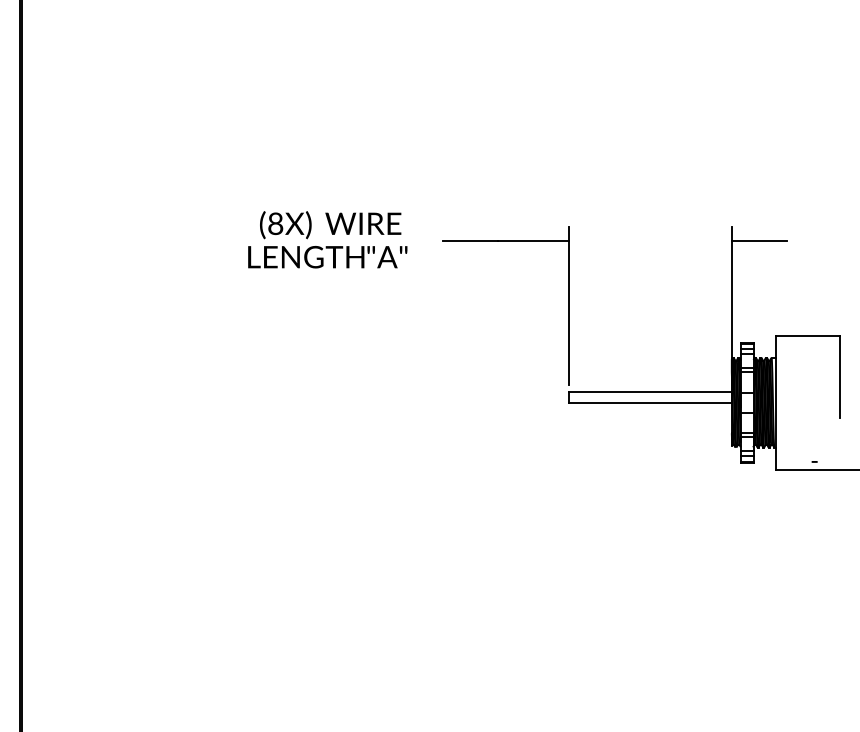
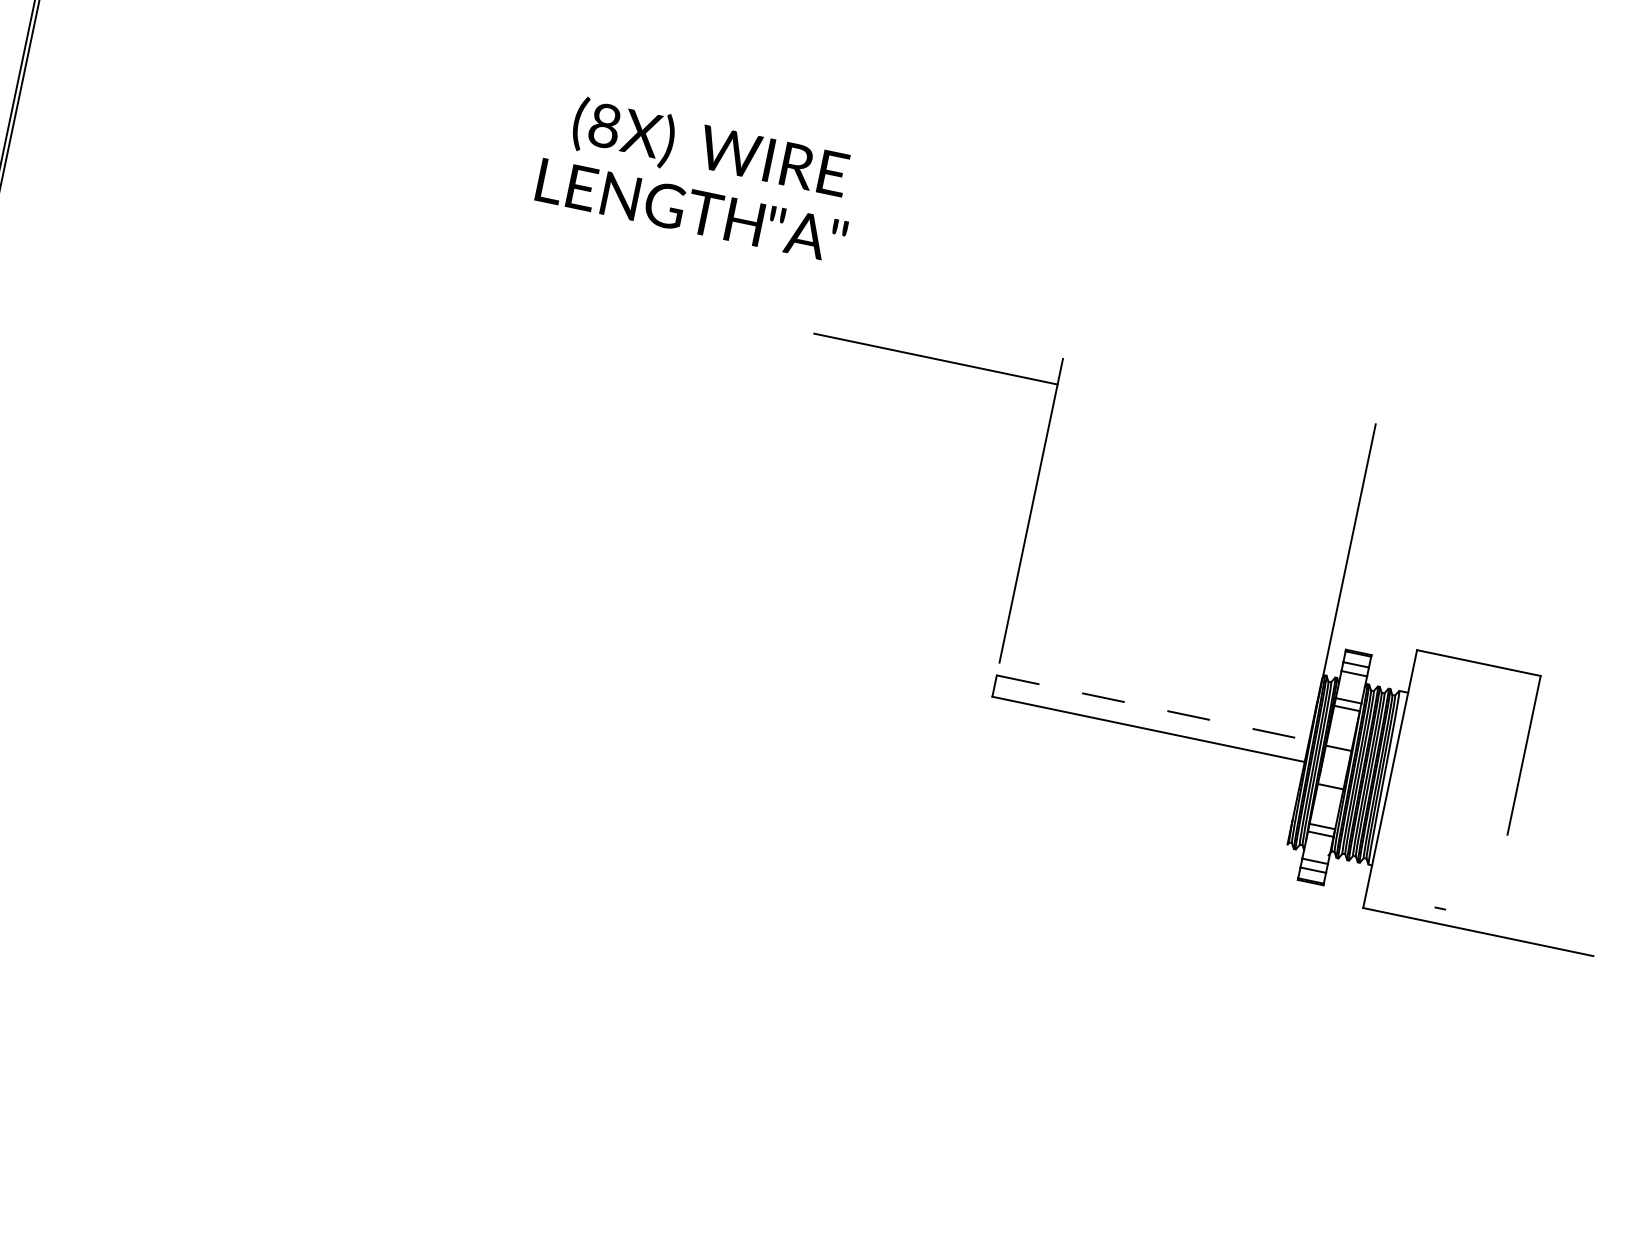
text: (327, 239) -> (698, 176), moved
line: (759, 240) -> (1423, 460), removed
line: (651, 391) -> (1154, 707), solid -> dashed

